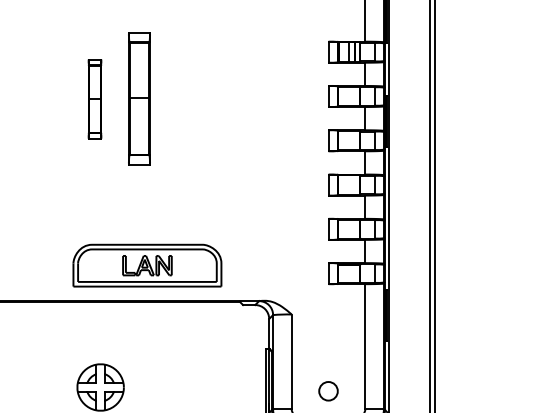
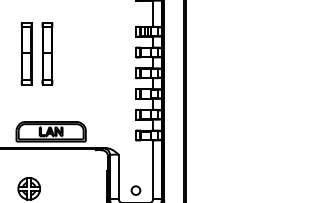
part: (94, 98) -> (26, 53), size x1.67

